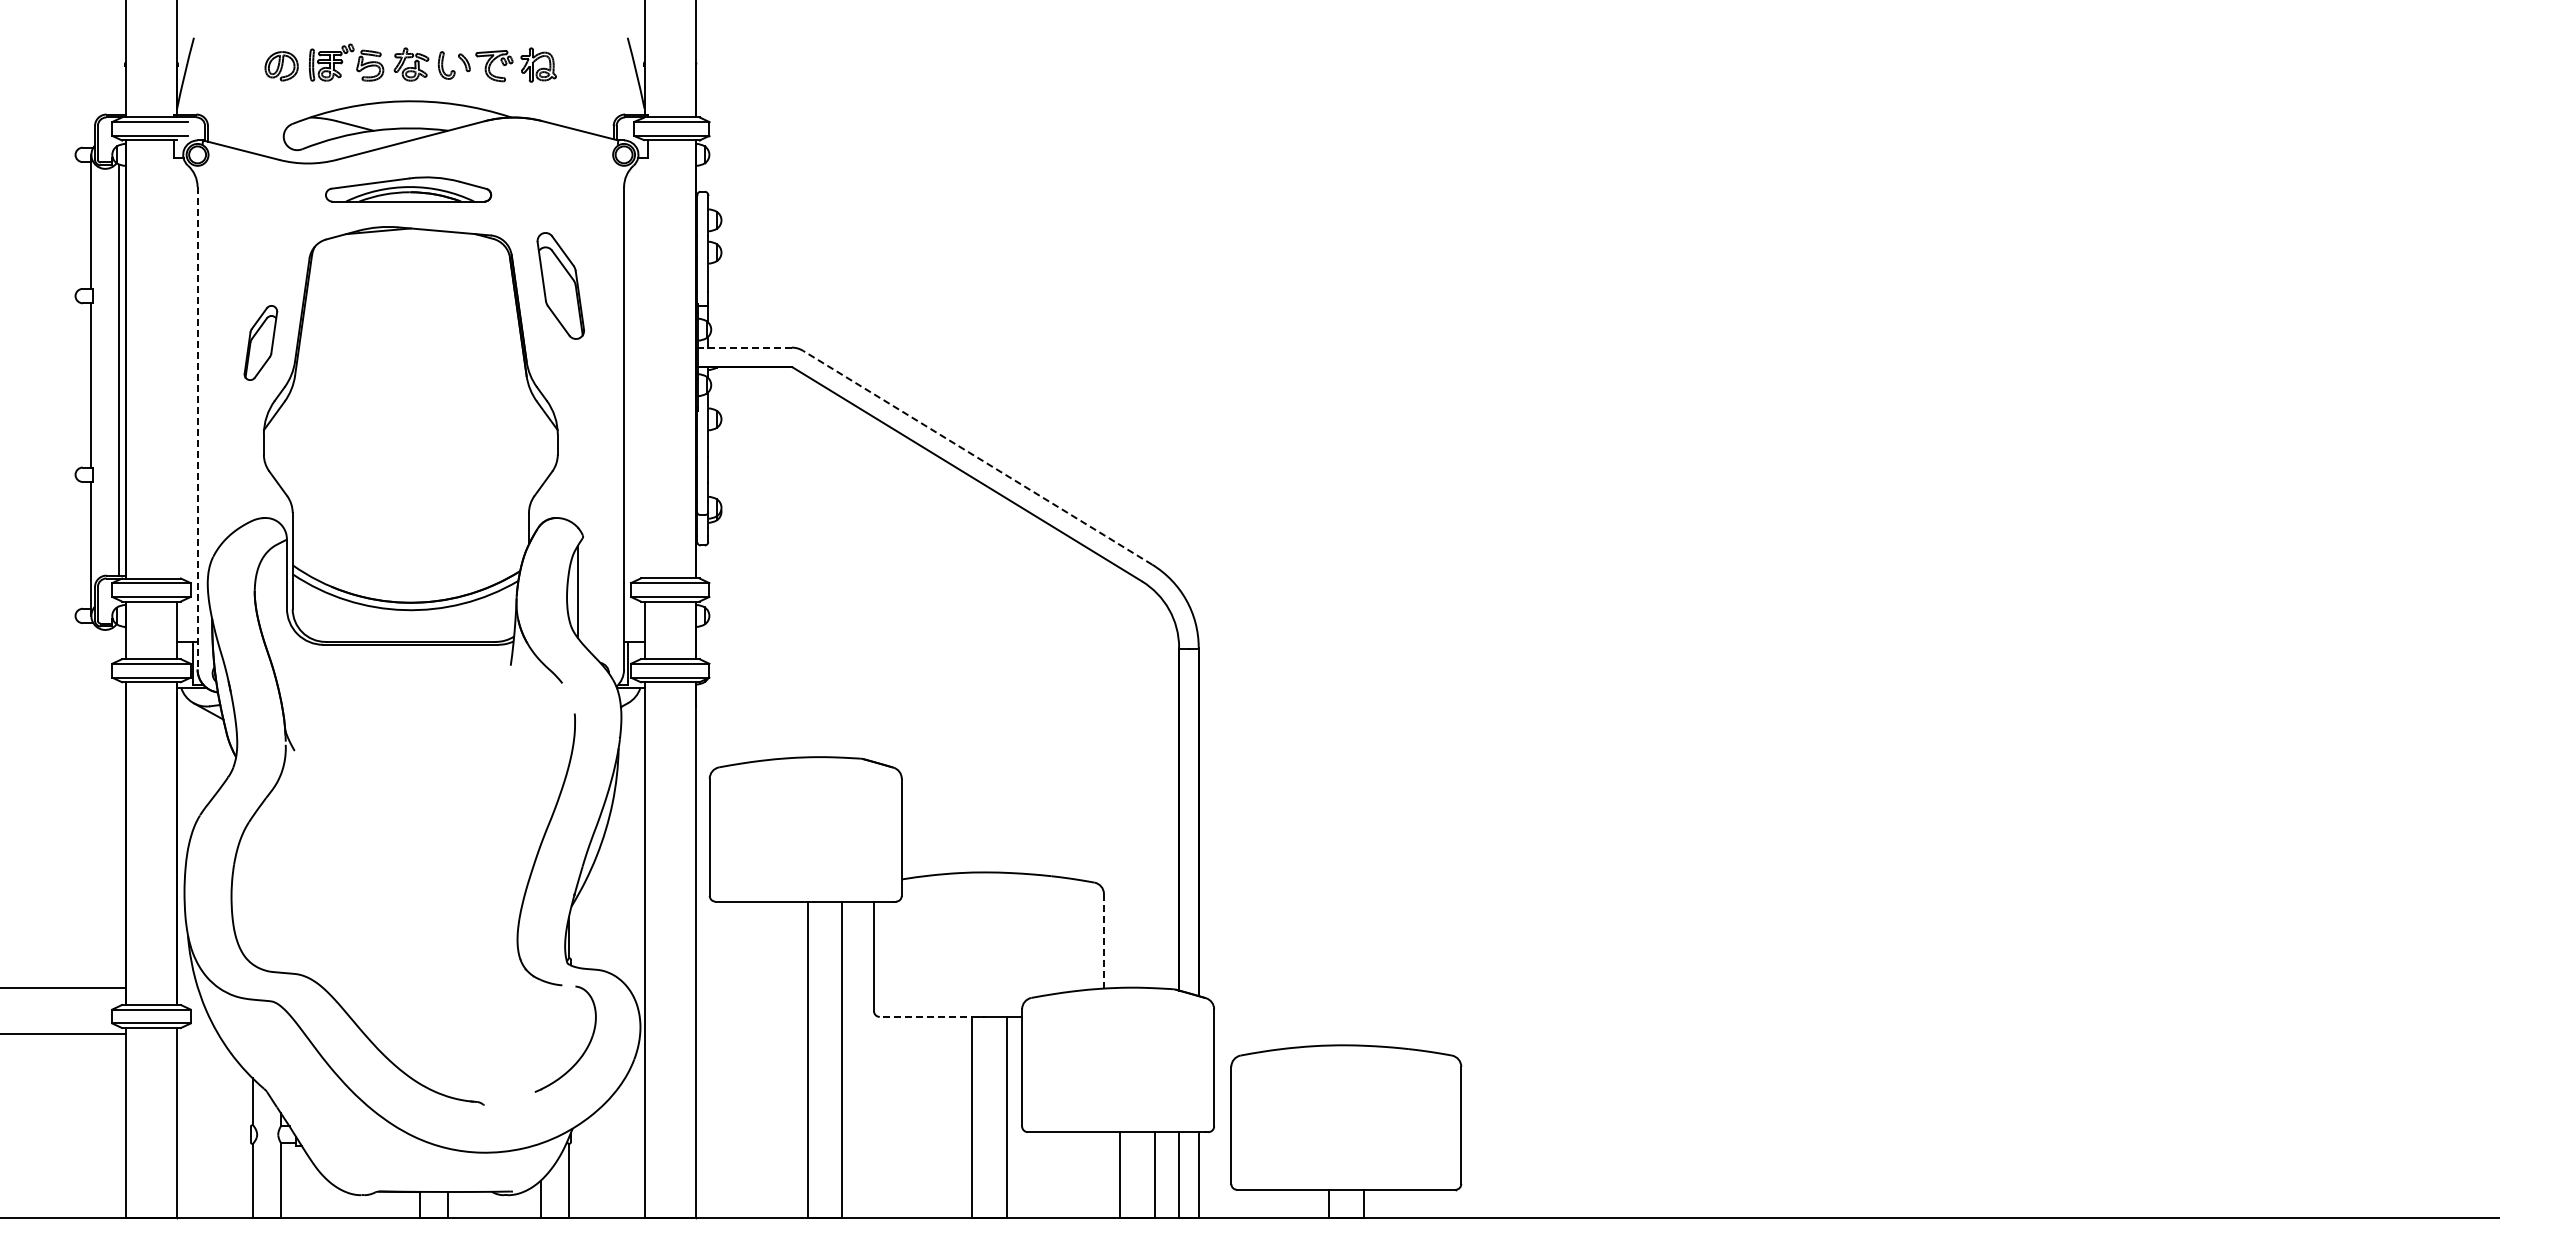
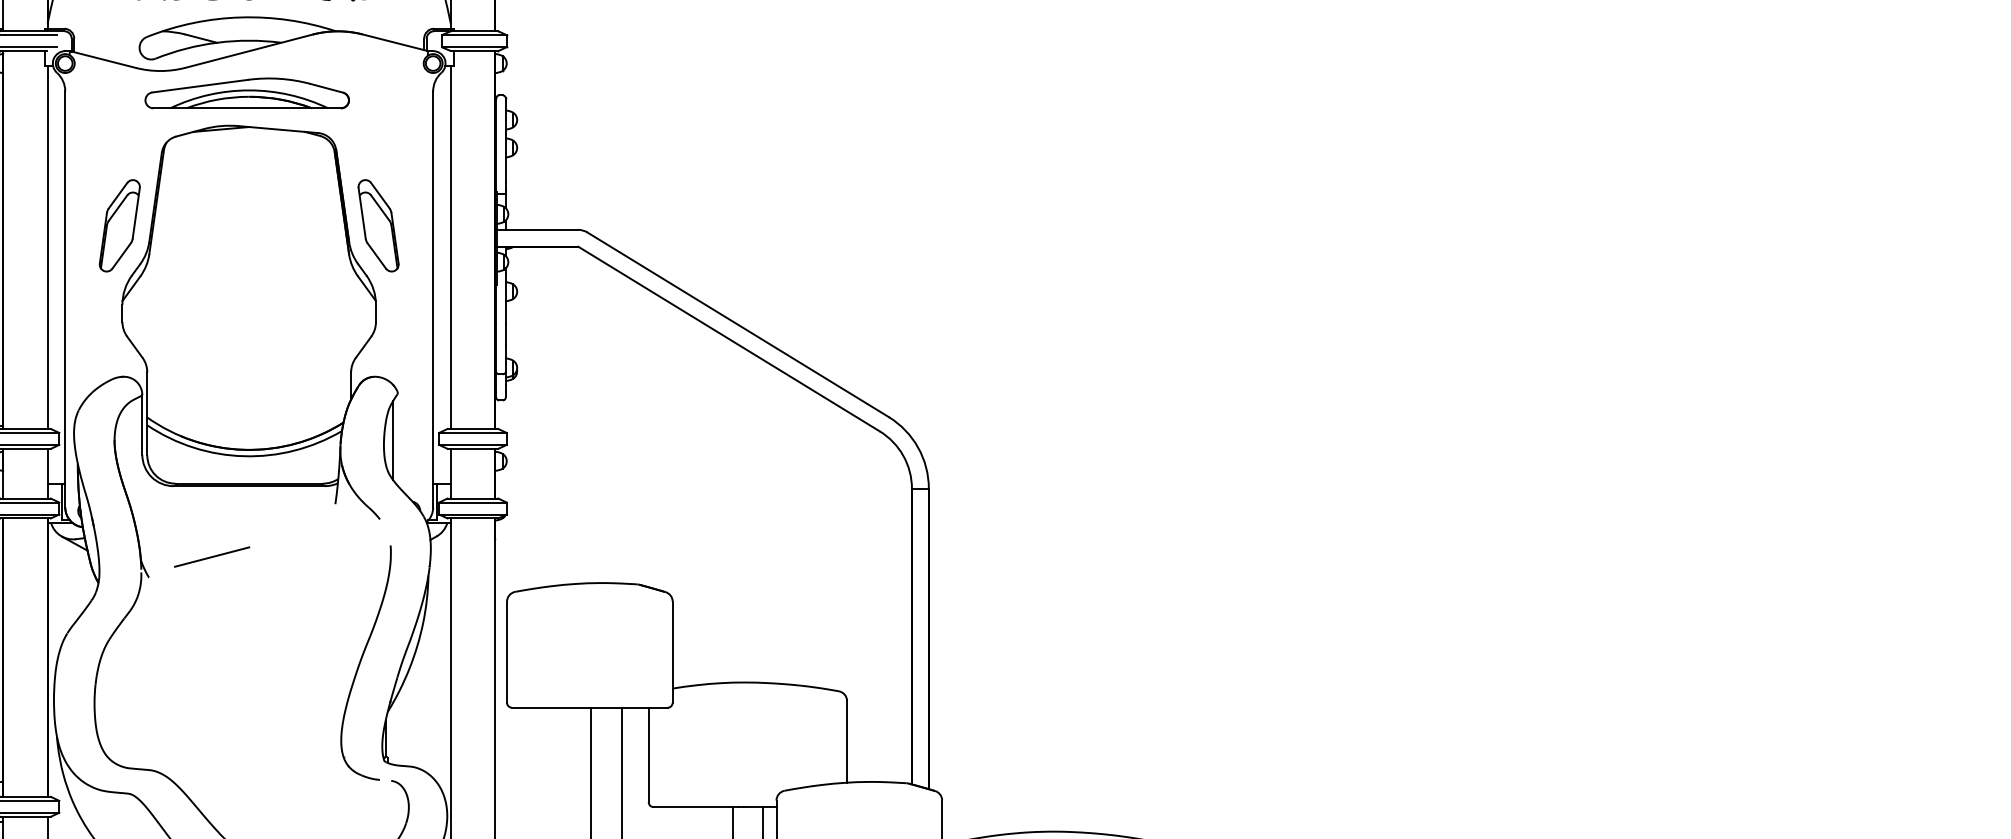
part: (408, 189) -> (247, 93), size x1.43
part: (560, 285) -> (378, 225), moved
part: (260, 342) -> (119, 225), size x1.43
line: (744, 347) -> (537, 229), dashed -> solid
line: (177, 367) -> (47, 246), added
line: (644, 367) -> (450, 246), added
line: (197, 428) -> (65, 299), dashed -> solid
line: (977, 457) -> (738, 324), dashed -> solid
line: (367, 726) -> (211, 556), added
line: (1103, 941) -> (846, 742), dashed -> solid
line: (928, 1016) -> (695, 806), dashed -> solid

